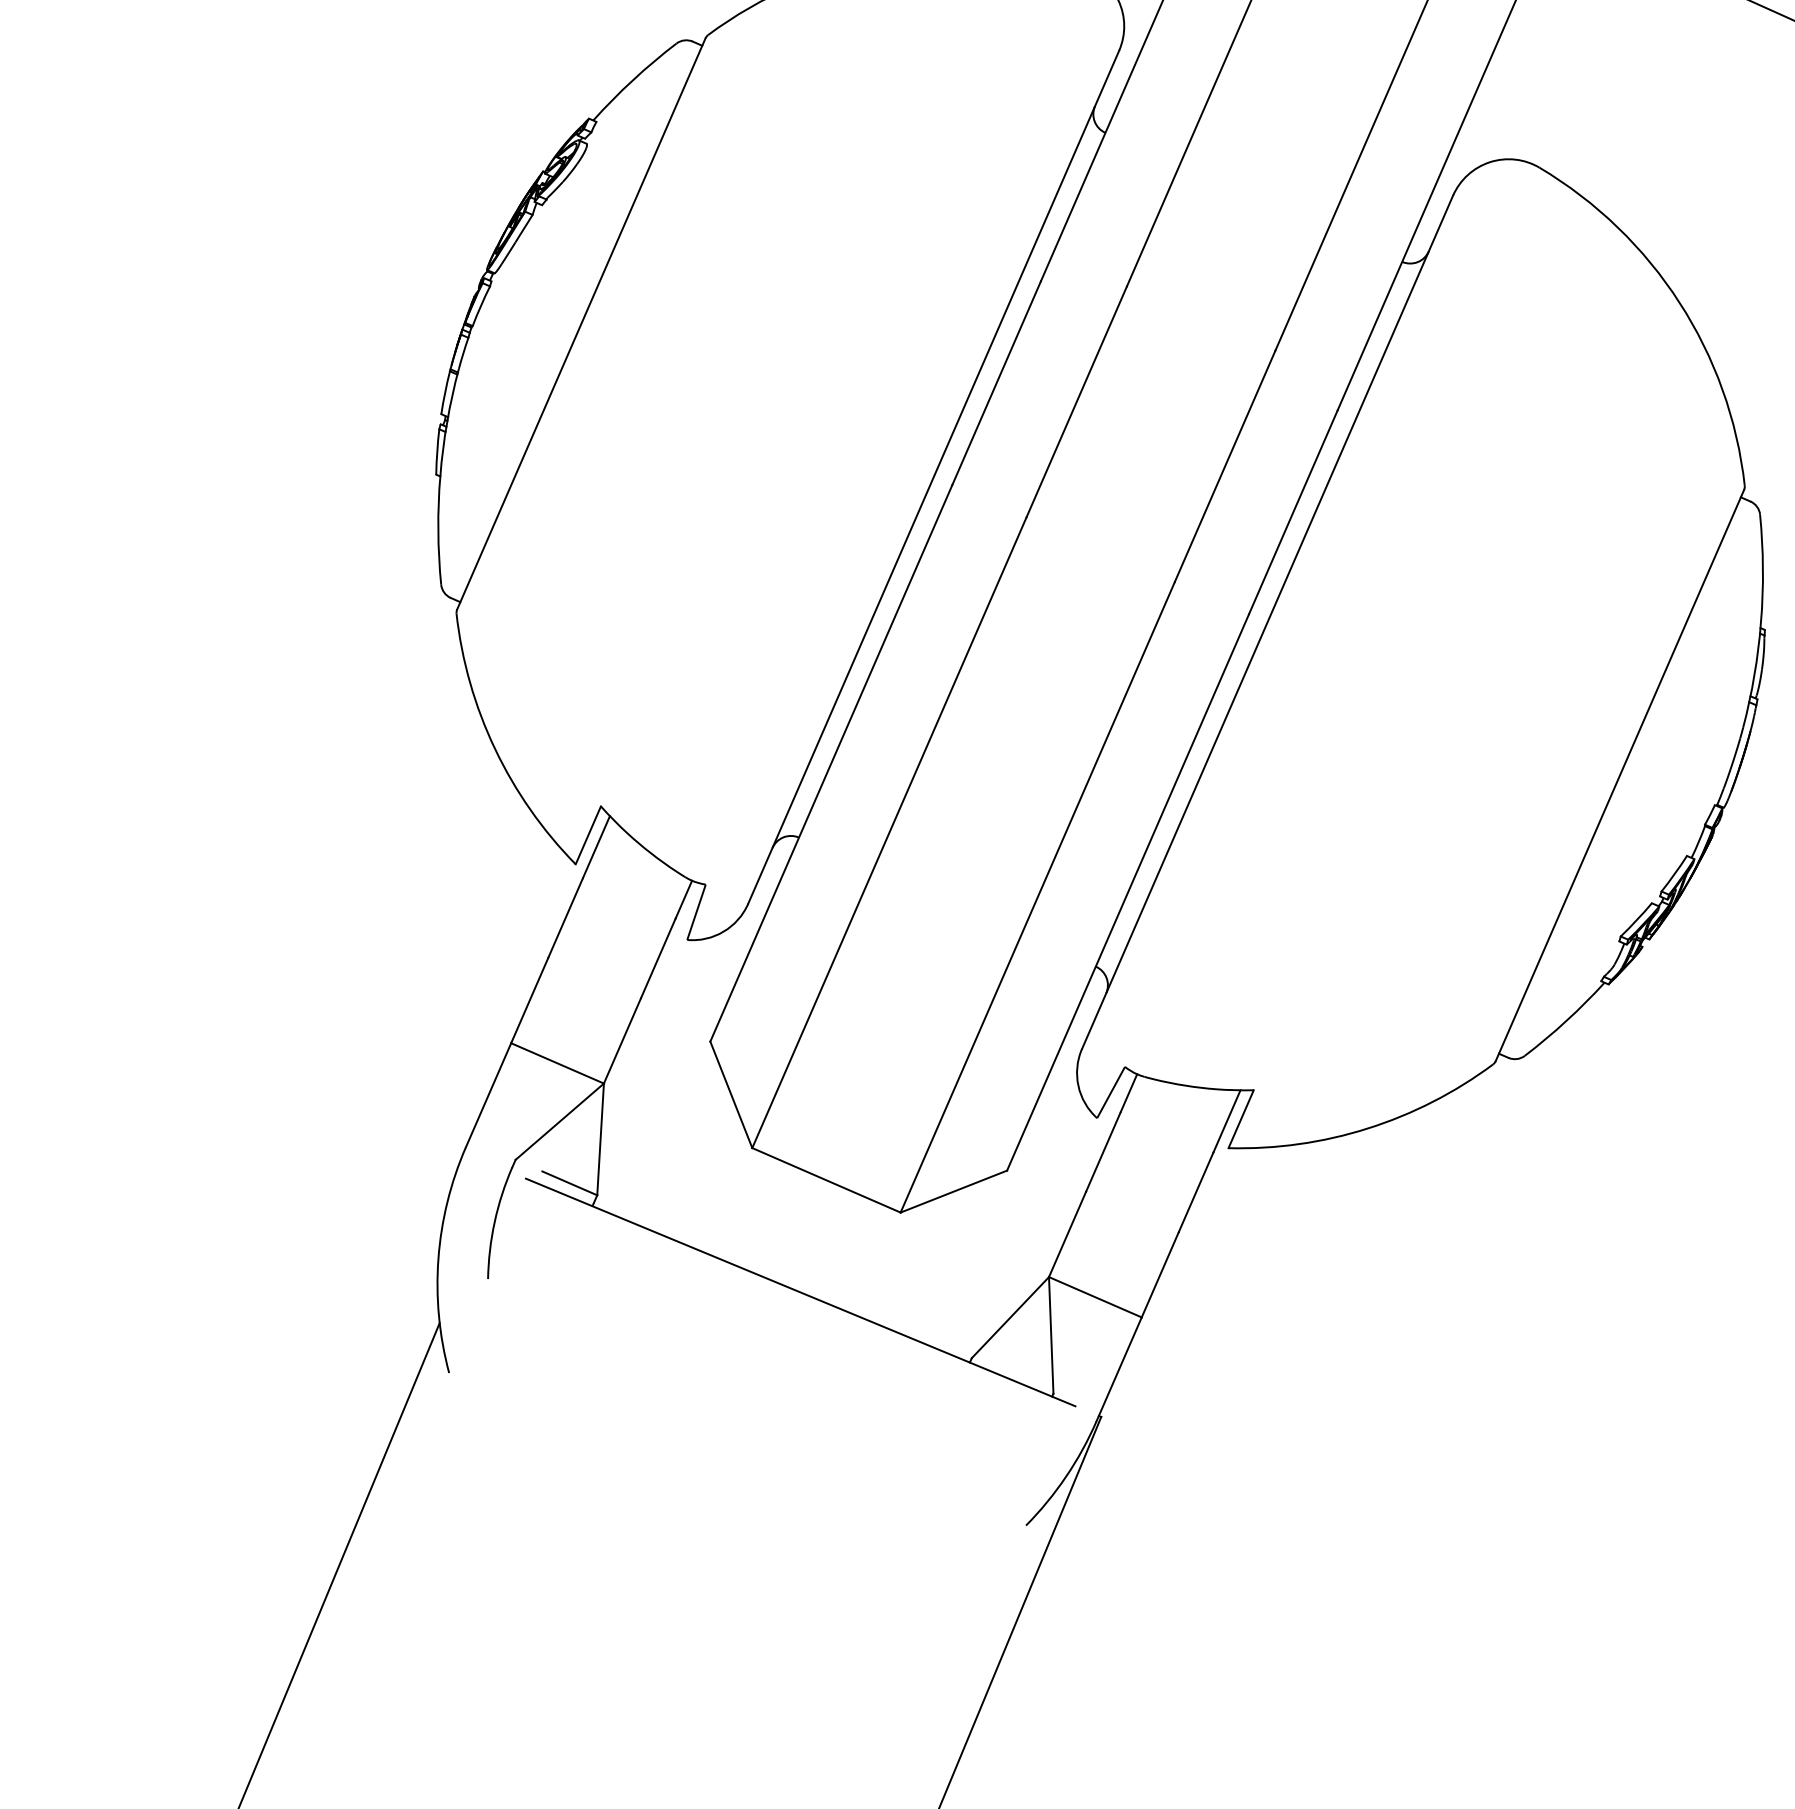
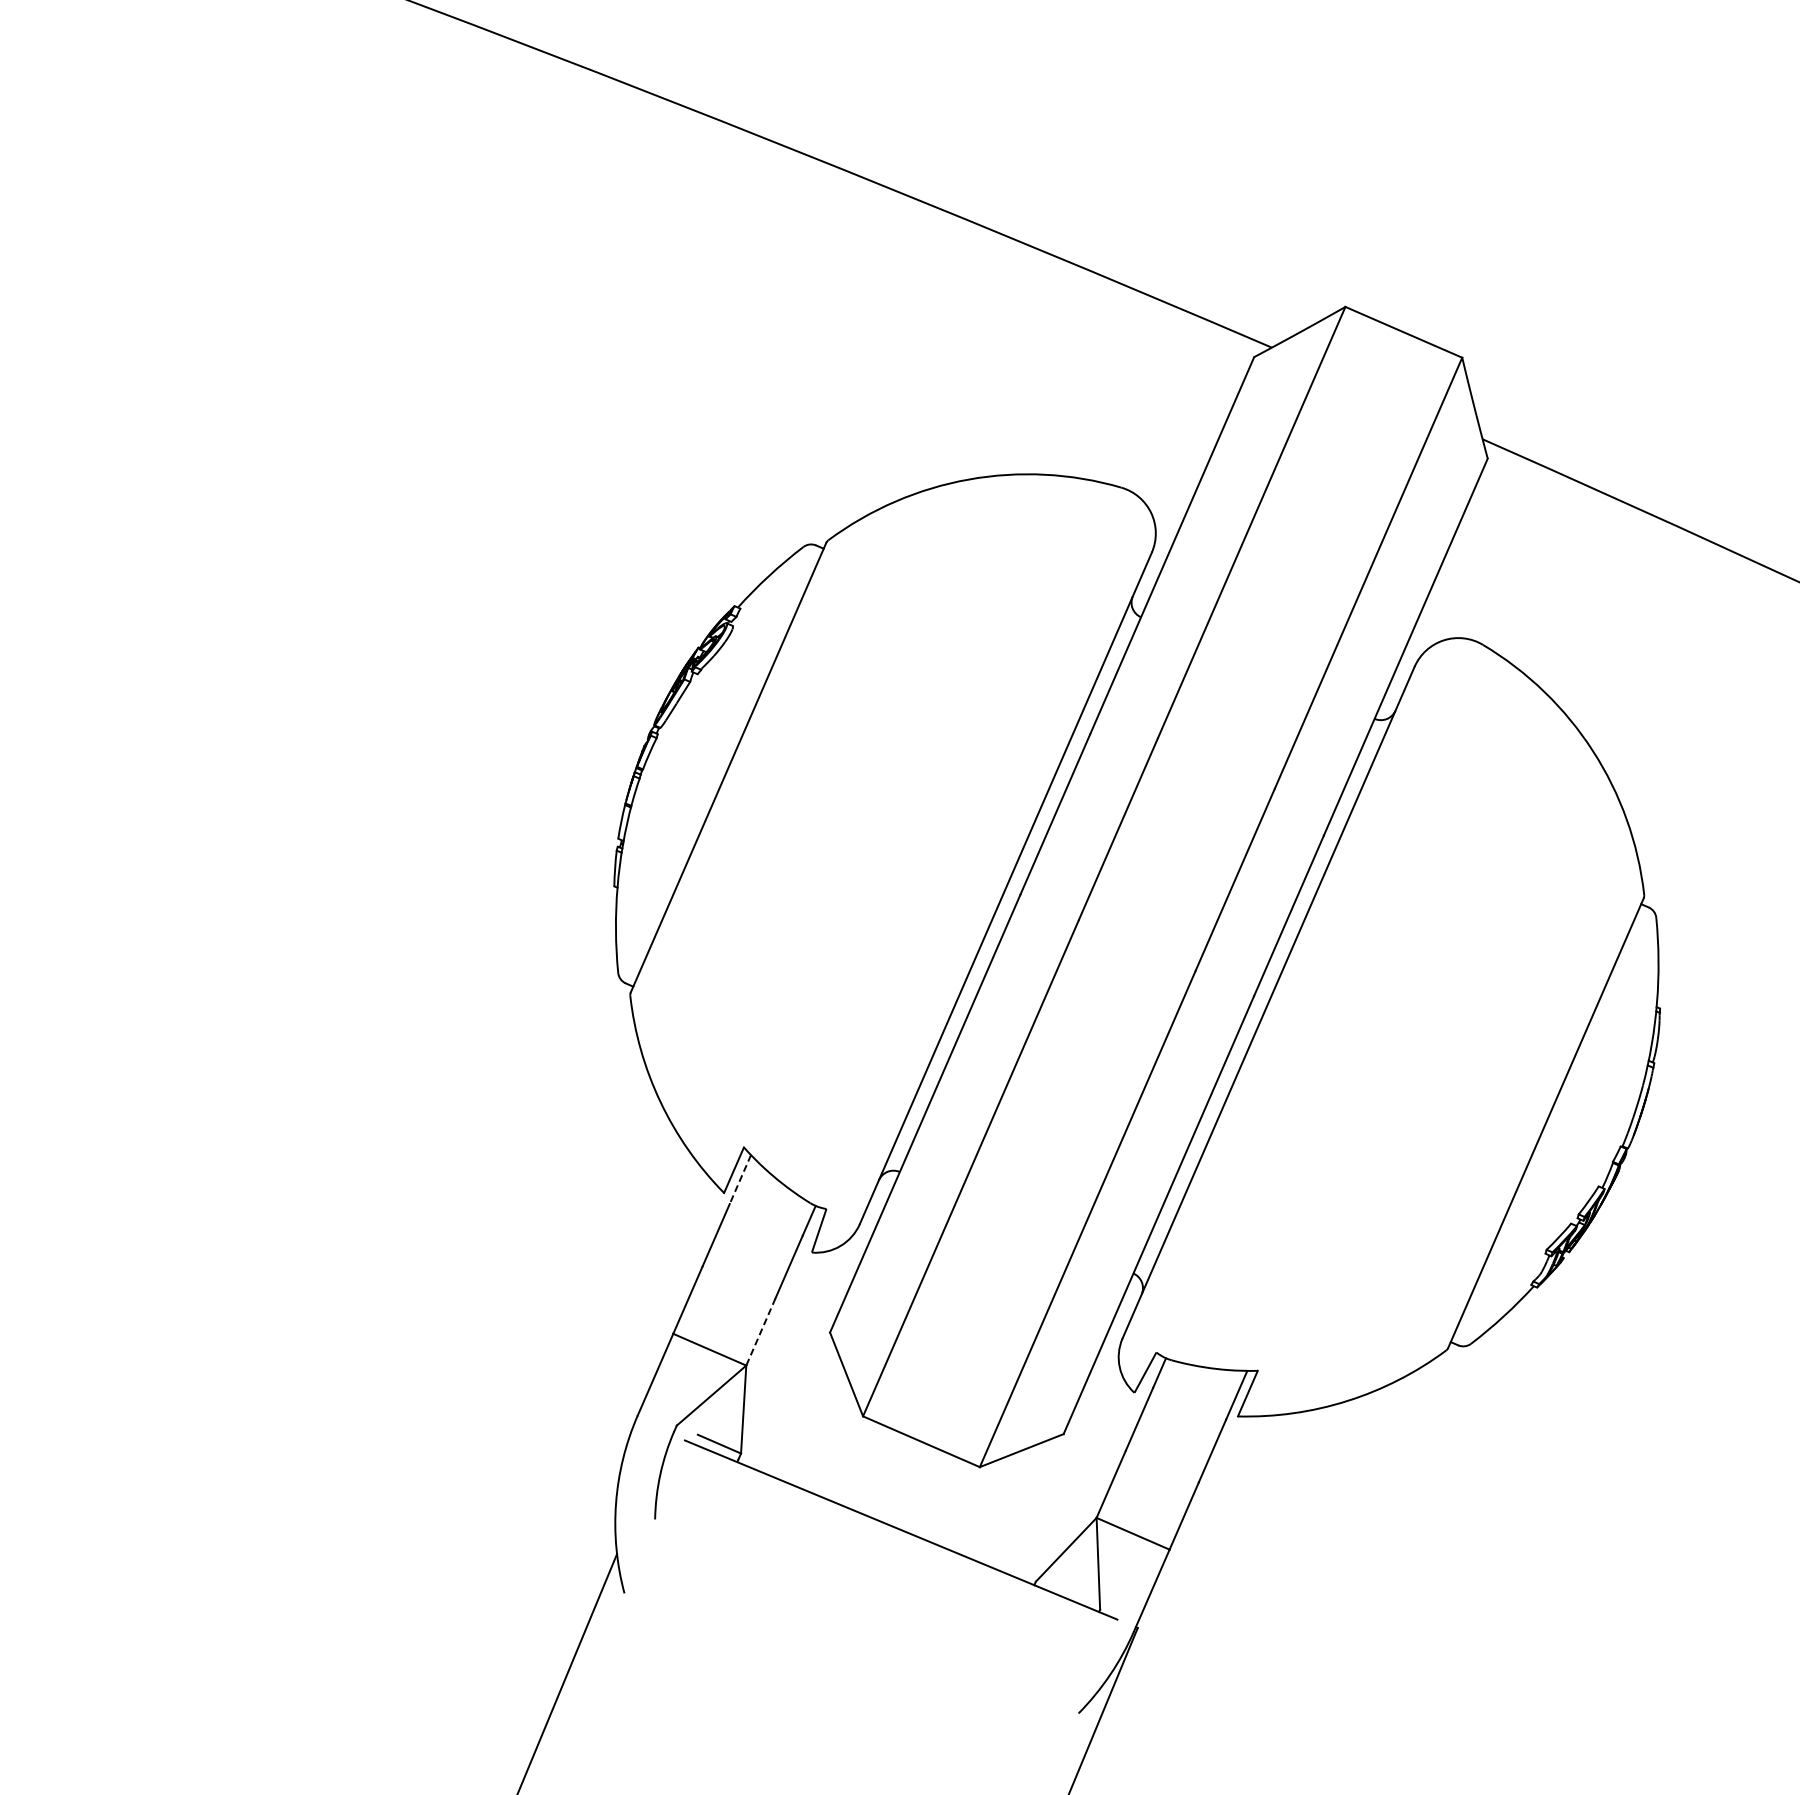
line: (596, 847) -> (740, 1179), solid -> dashed
line: (621, 1040) -> (760, 1331), solid -> dashed

